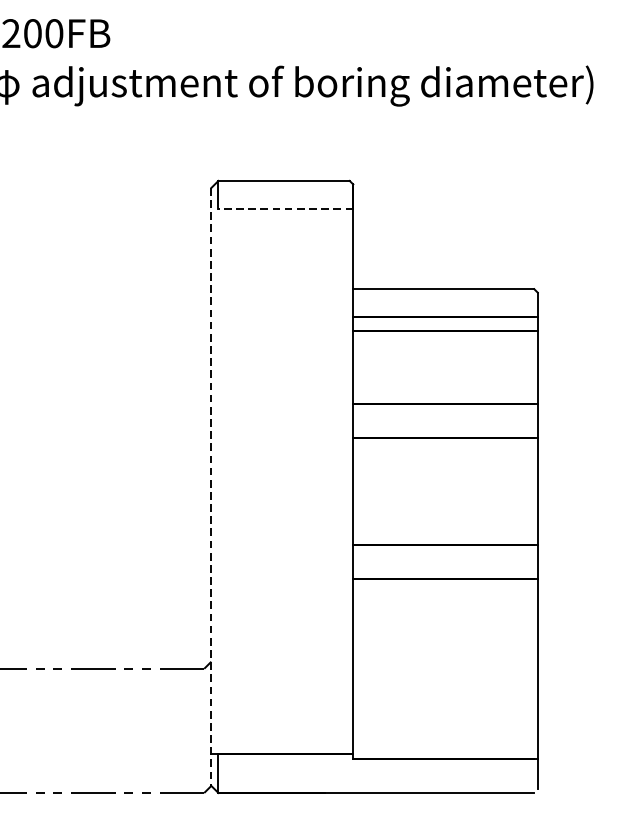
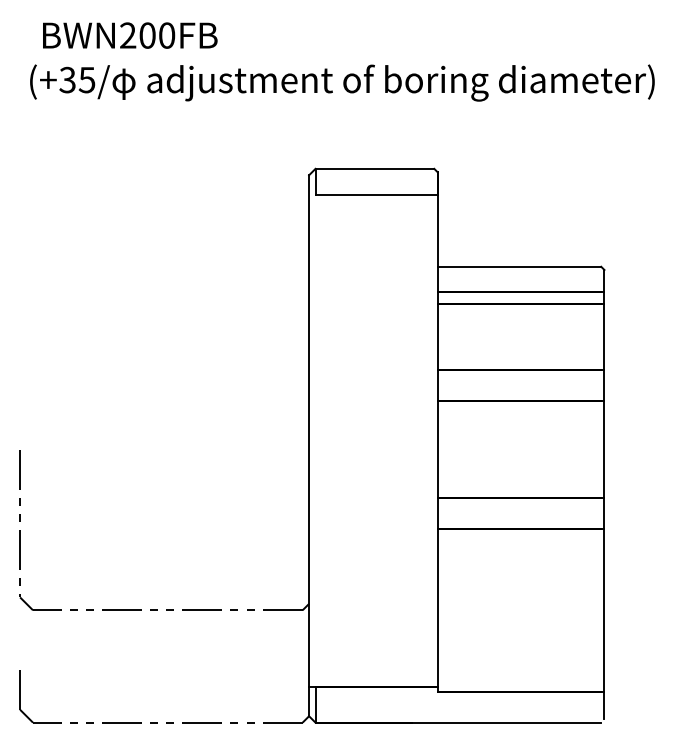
line: (285, 209) -> (376, 194), dashed -> solid
line: (211, 487) -> (309, 446), dashed -> solid

